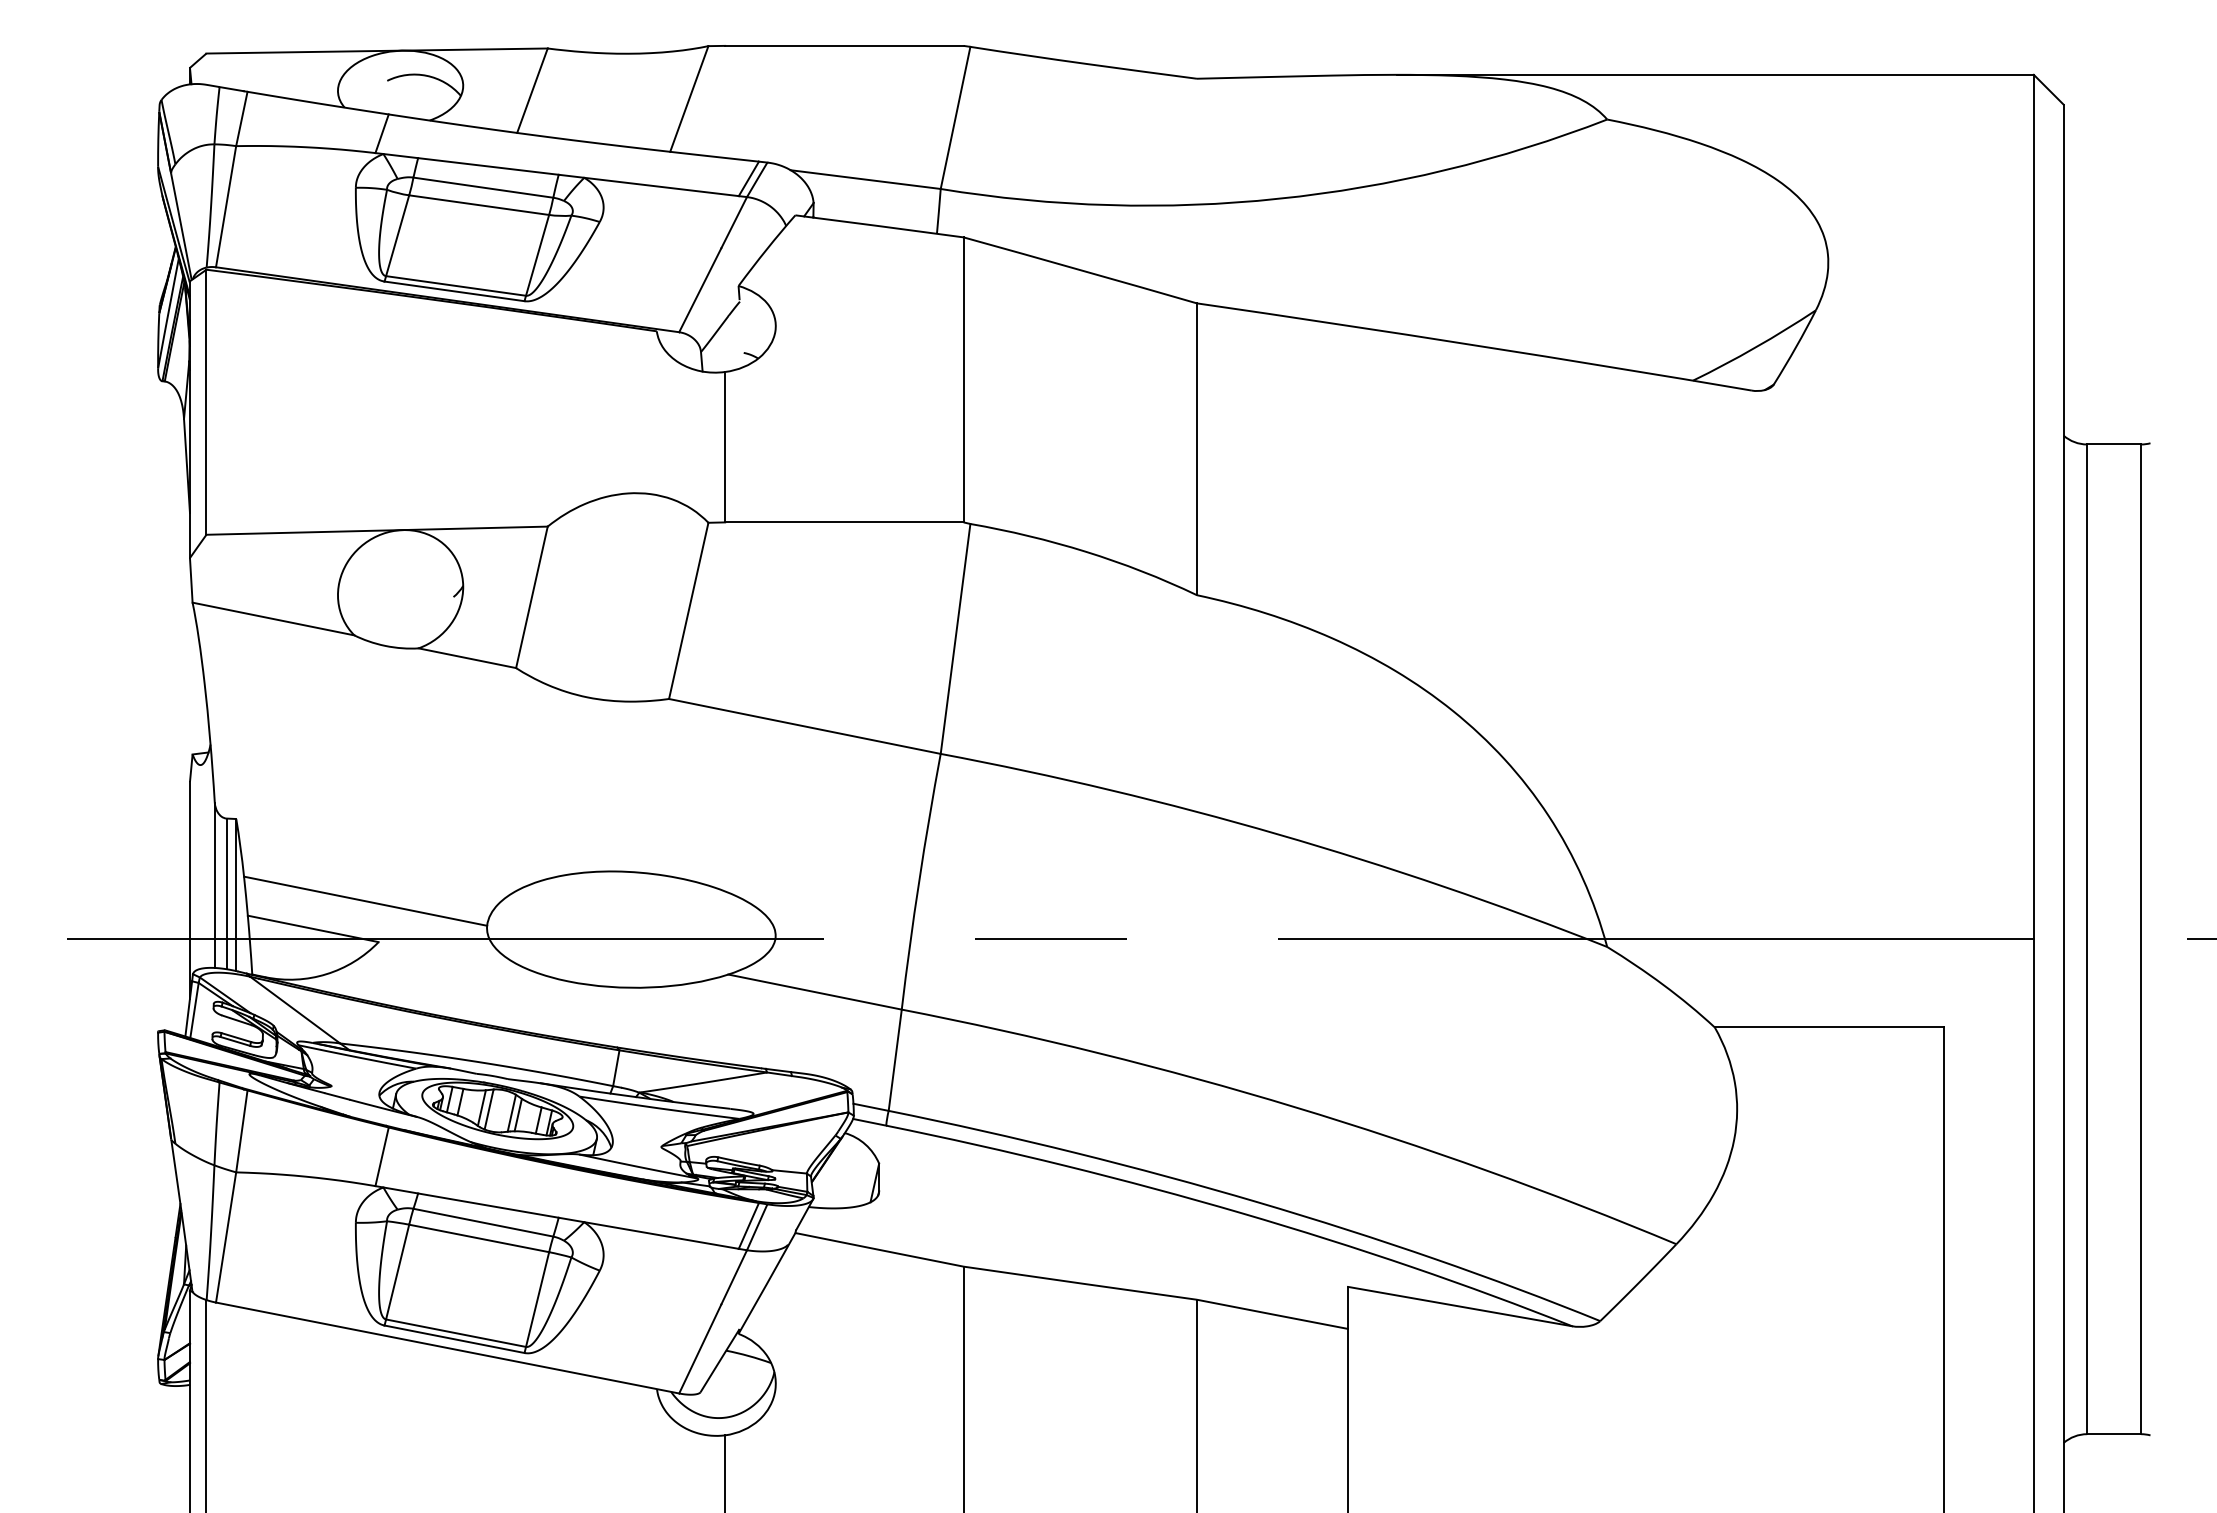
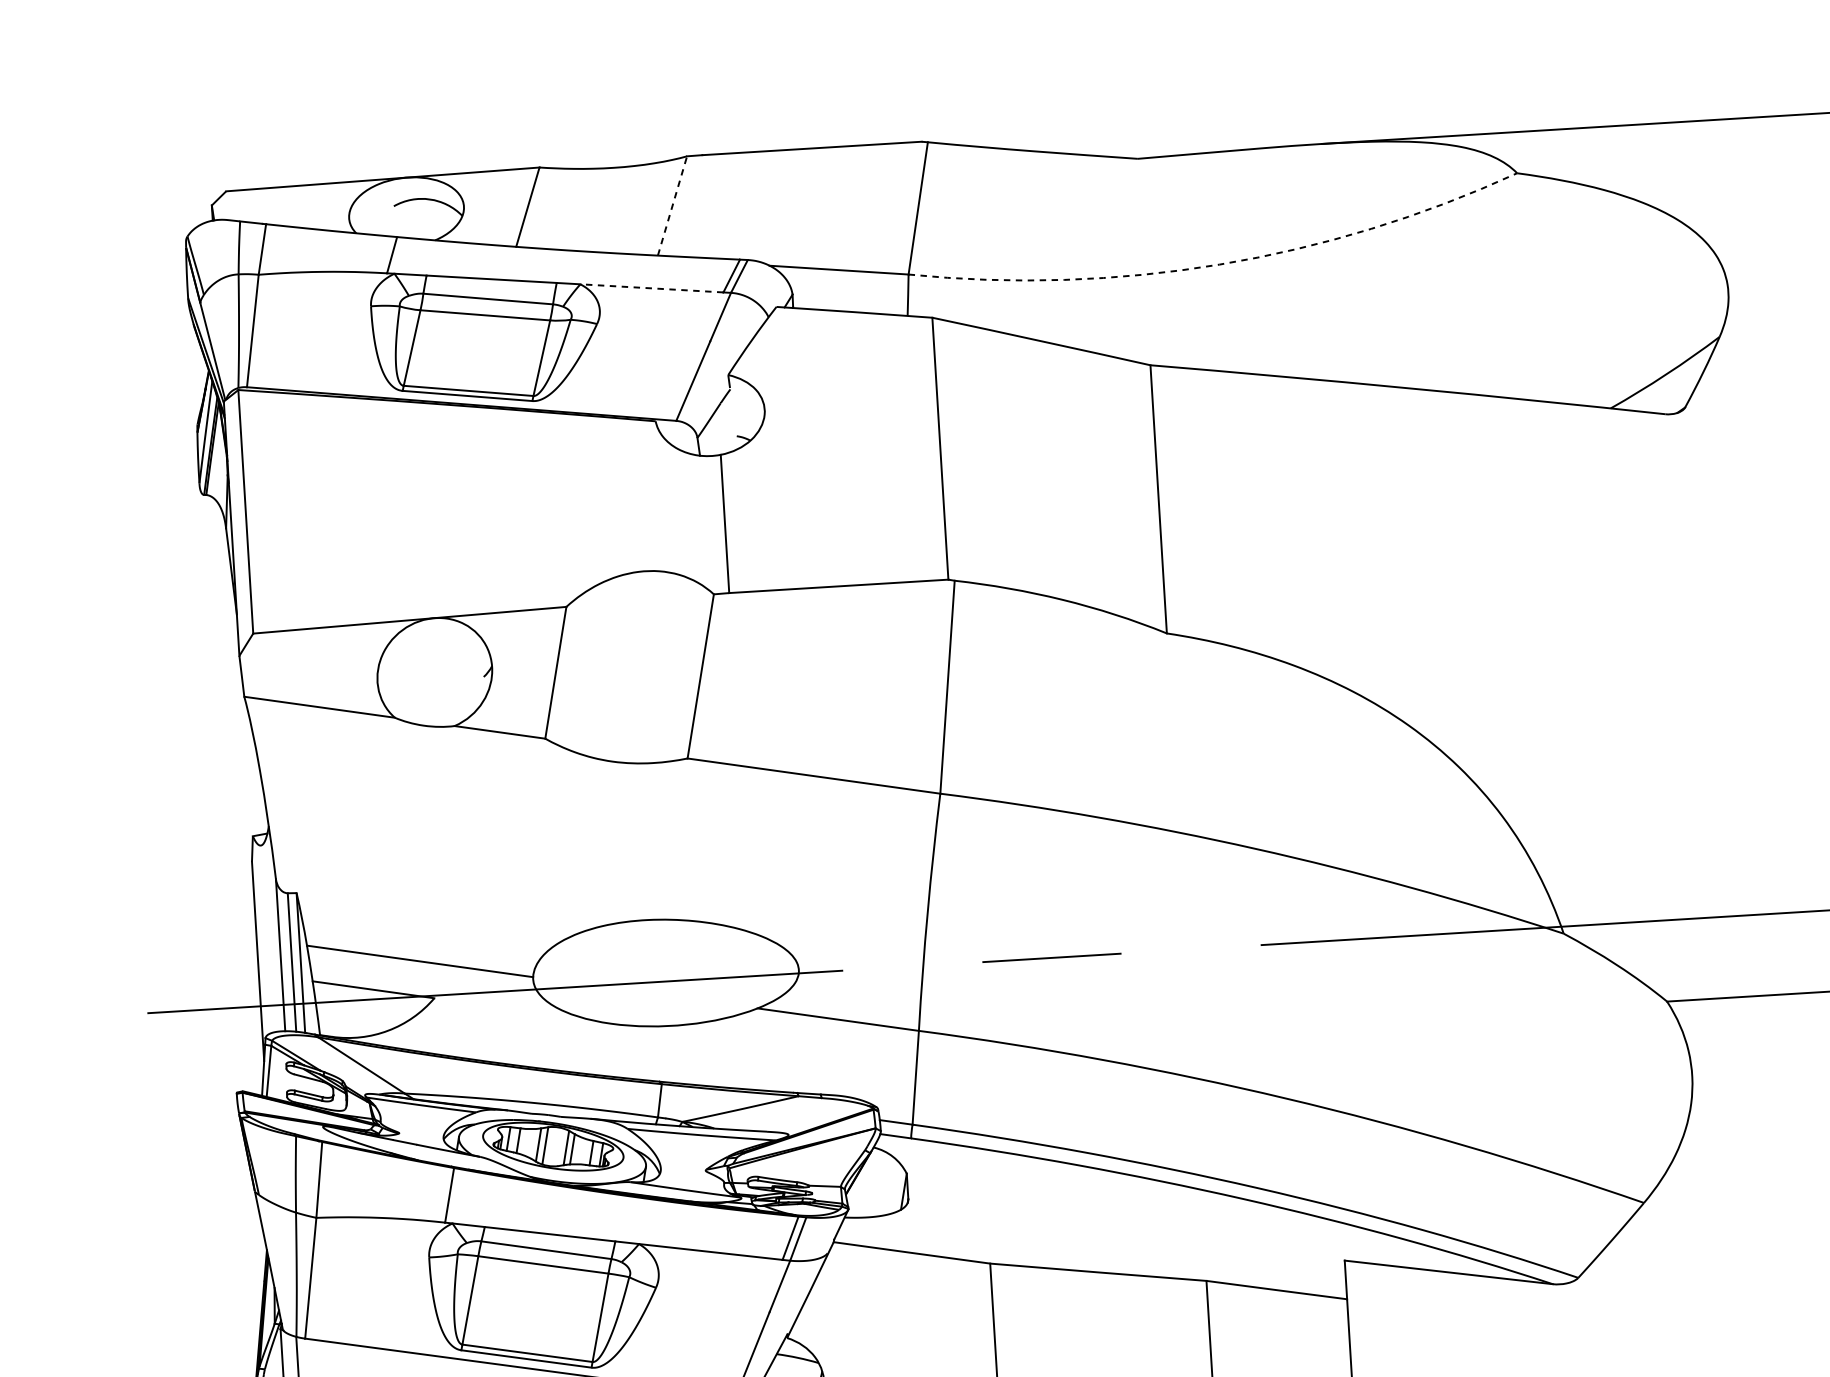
line: (689, 98) -> (672, 205), solid -> dashed
line: (661, 186) -> (651, 287), solid -> dashed
arc: (1278, 198) -> (1219, 264), solid -> dashed

